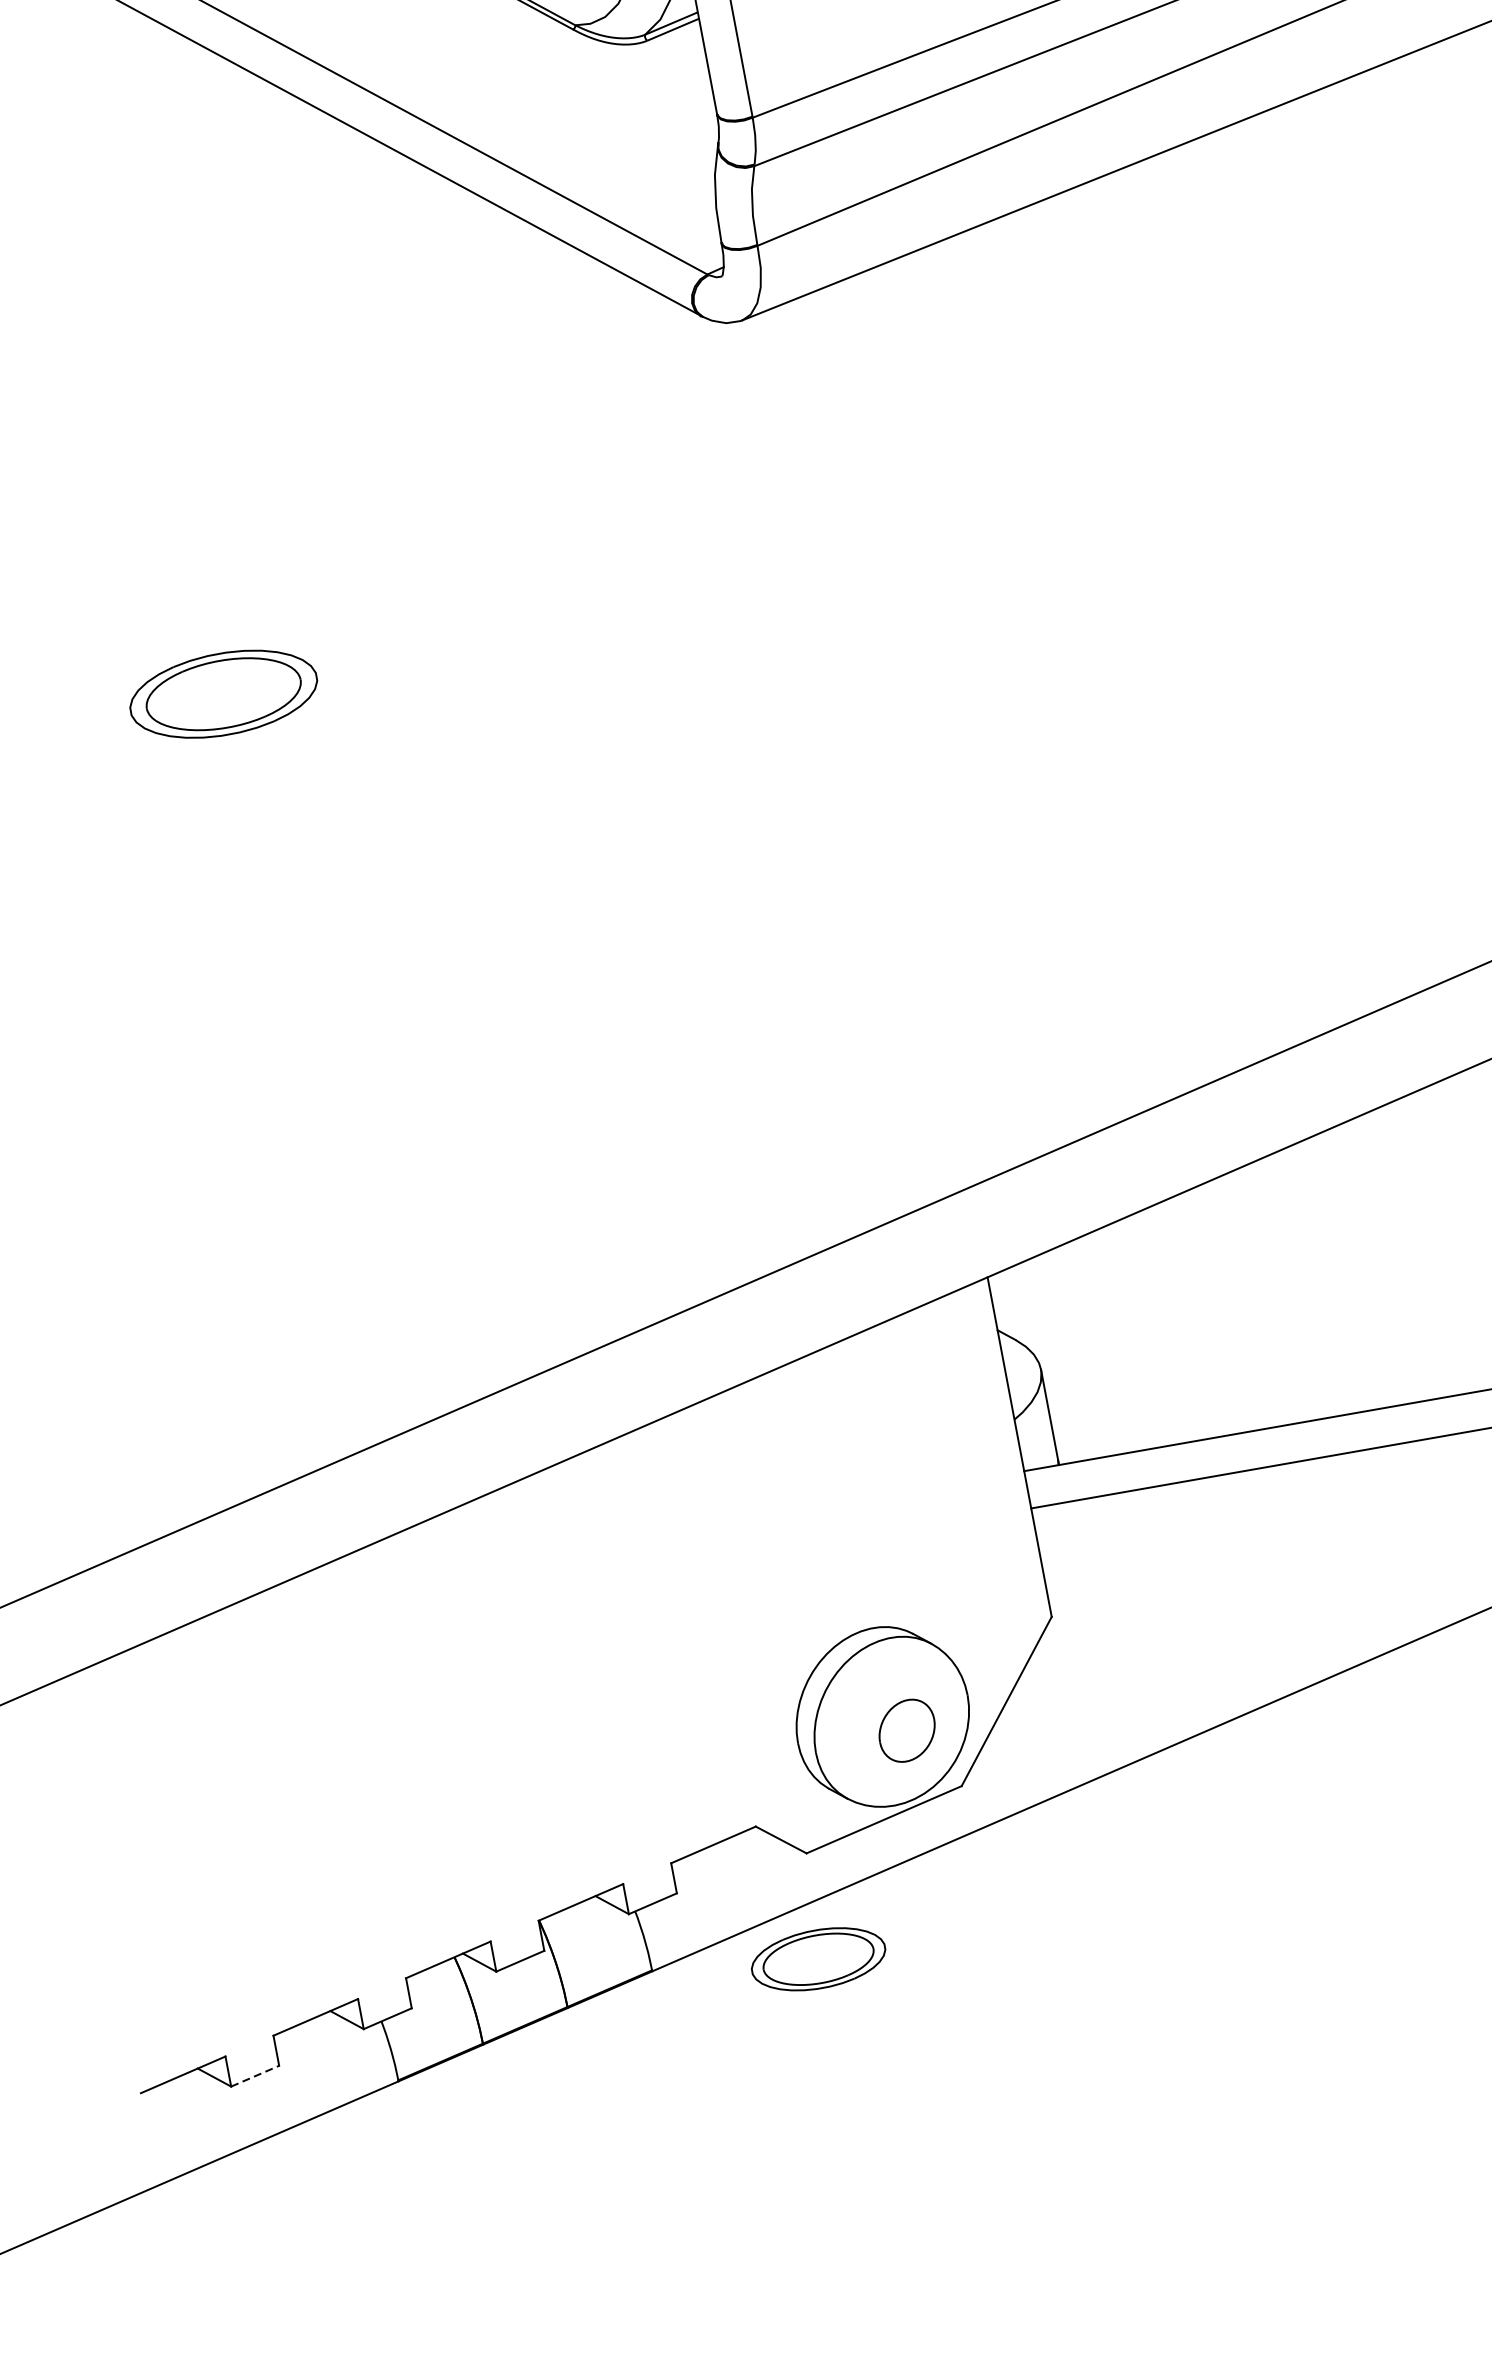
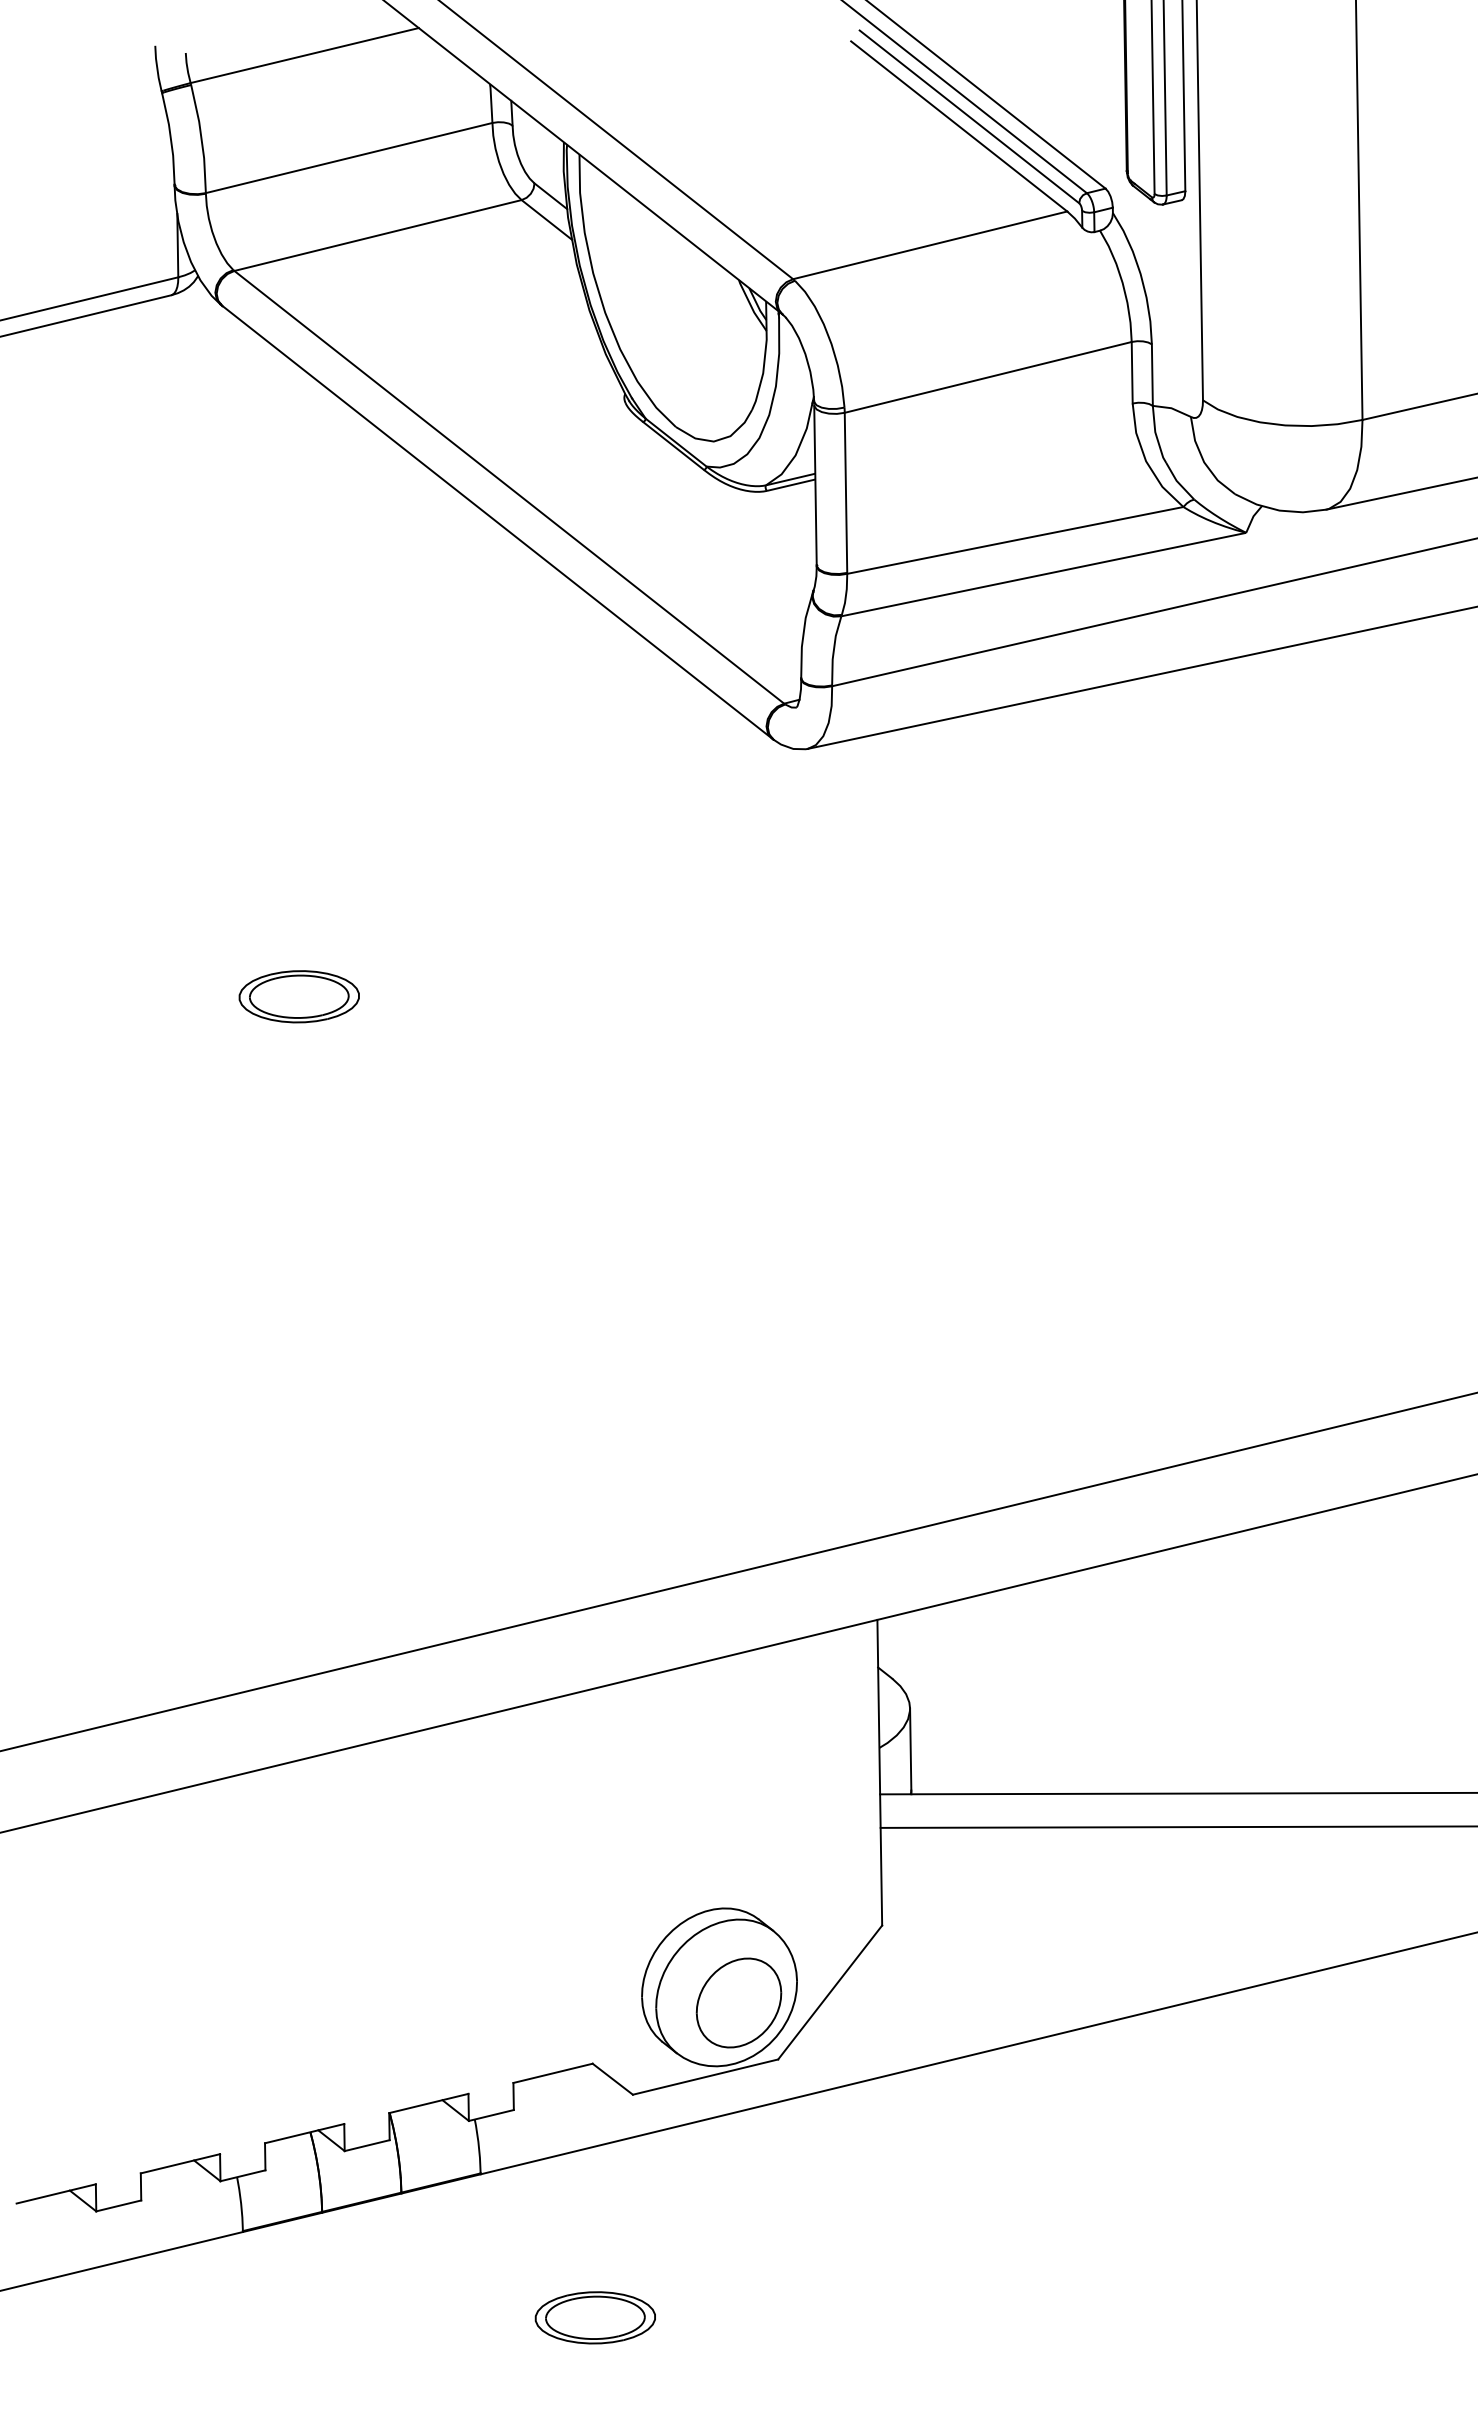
part: (222, 694) -> (298, 996), size x0.71
part: (906, 1730) -> (738, 2002), size x1.67
part: (817, 1959) -> (594, 2317), moved
line: (255, 2075) -> (119, 2205), dashed -> solid

